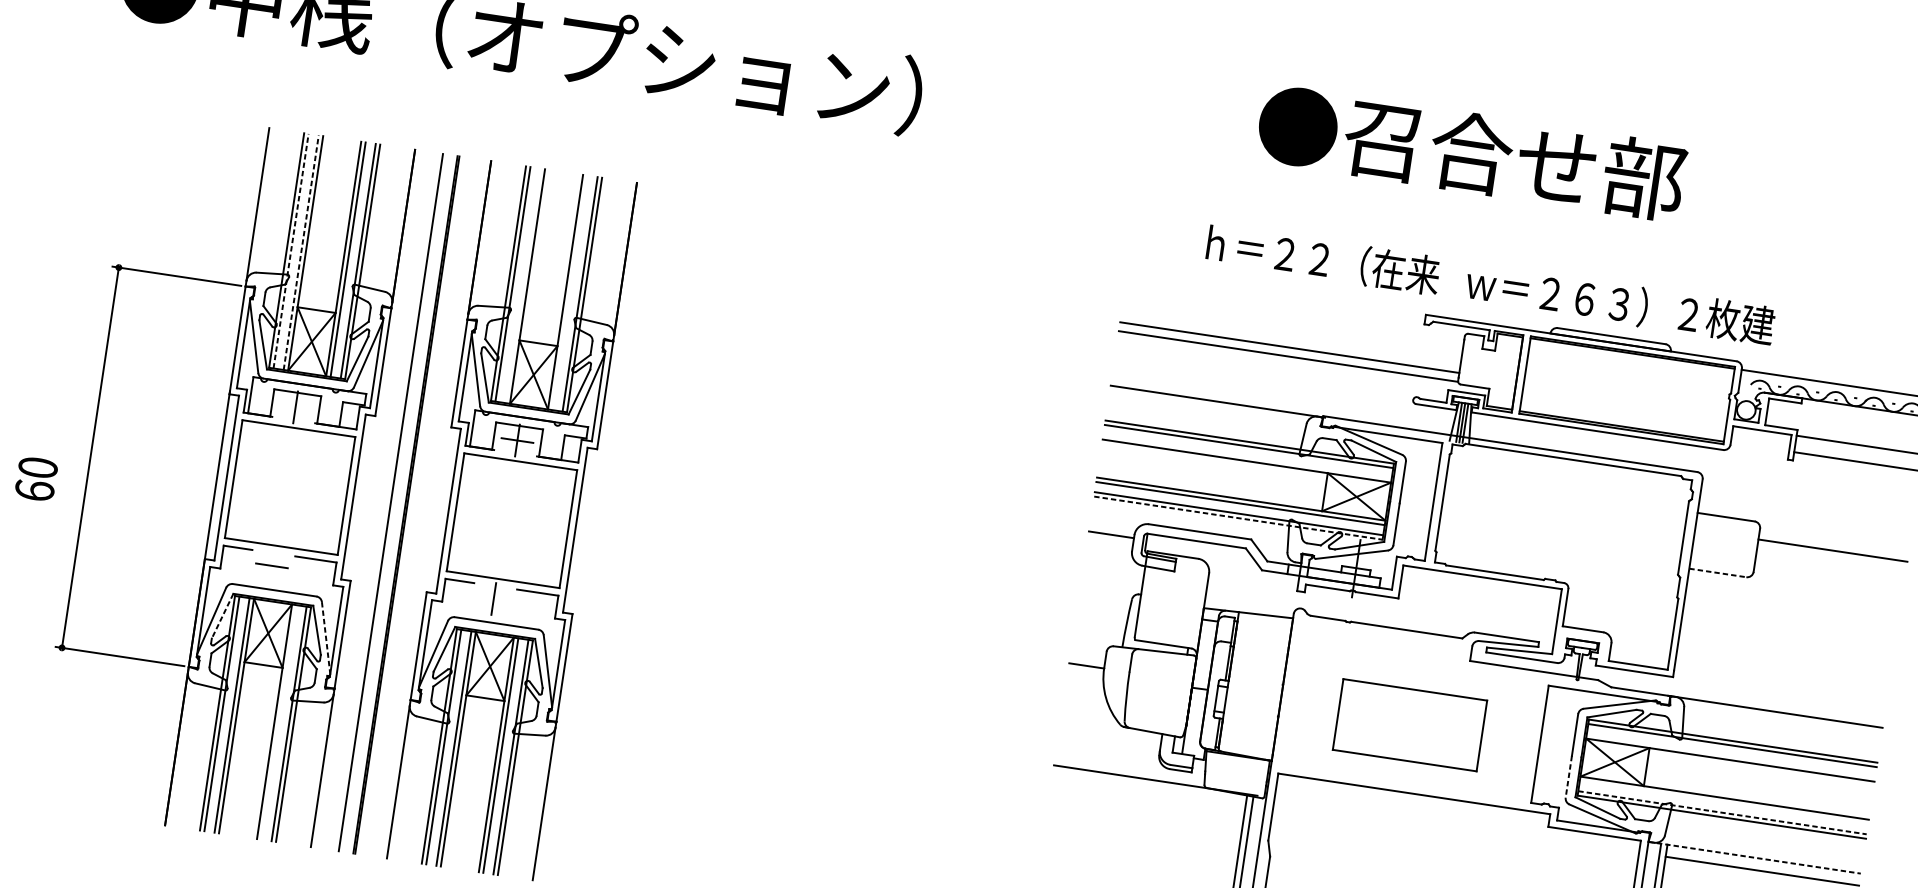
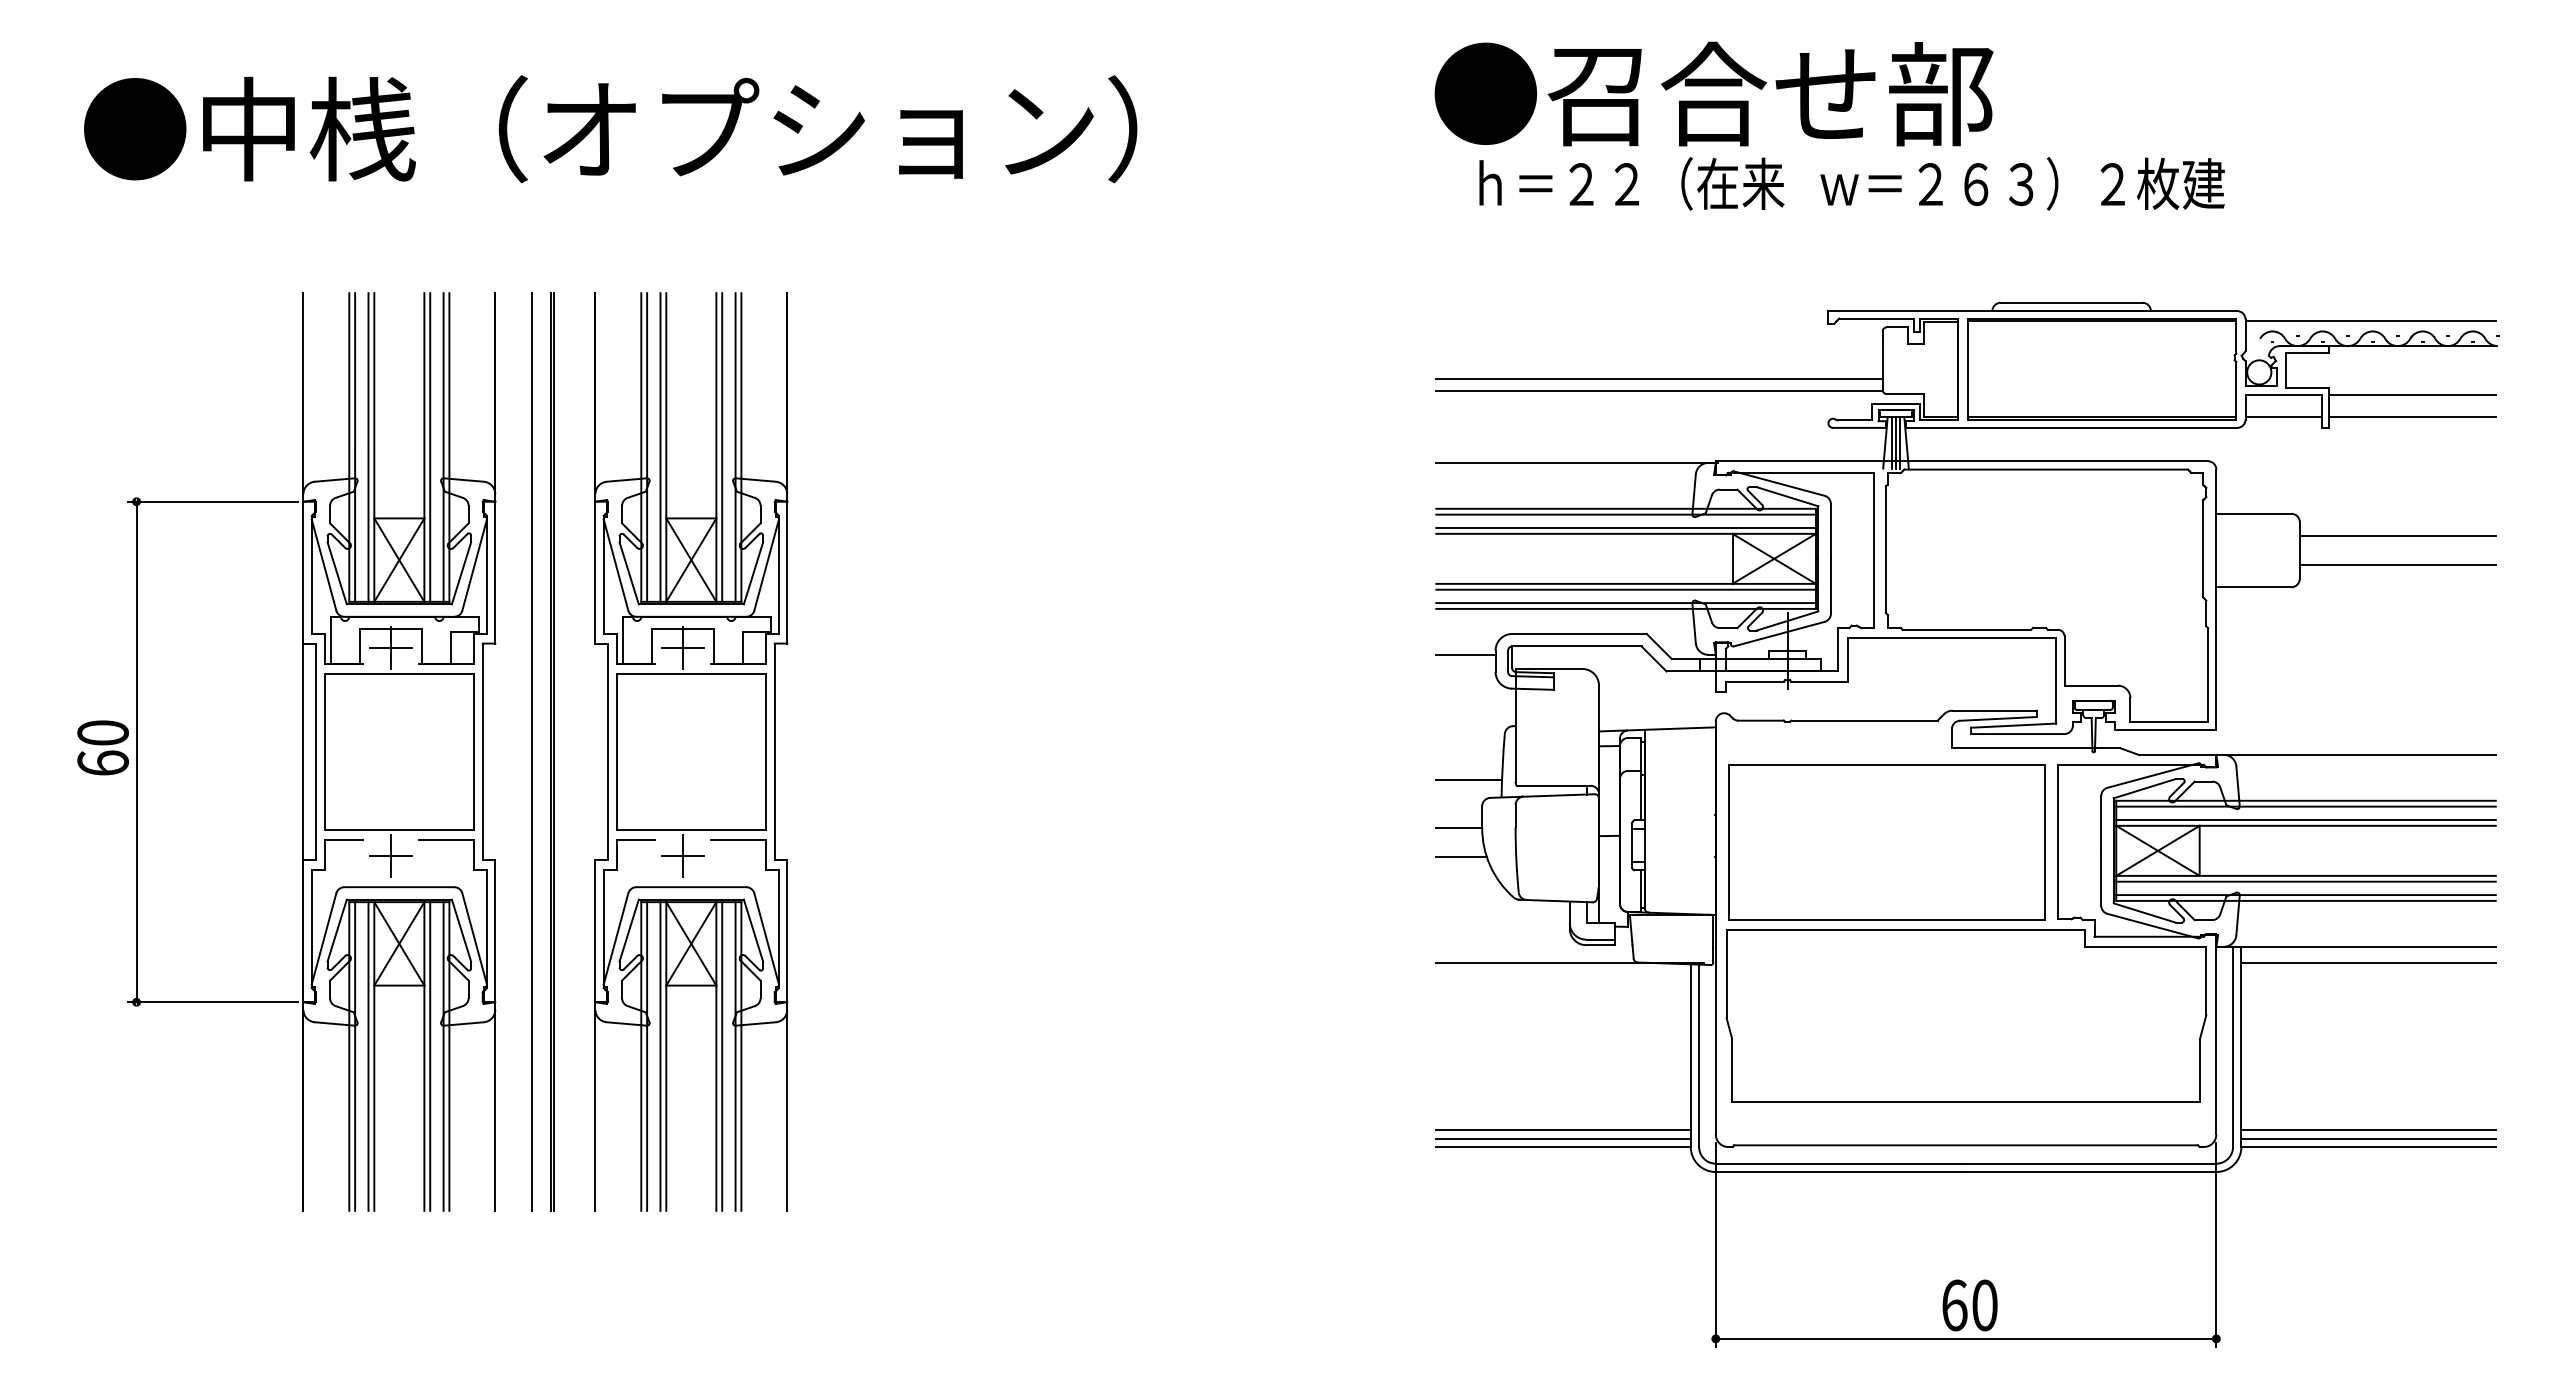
text: (1471, 152) -> (1713, 93), moved
line: (291, 251) -> (355, 447), dashed -> solid
line: (301, 252) -> (368, 447), dashed -> solid
text: (1490, 284) -> (1851, 183), moved
line: (523, 285) -> (660, 447), added
line: (570, 292) -> (722, 447), added
line: (295, 407) -> (390, 647), added
line: (1759, 447) -> (2283, 417), added
line: (1247, 456) -> (1625, 527), added
text: (36, 478) -> (102, 747), moved
line: (1238, 517) -> (1626, 608), dashed -> solid
line: (272, 566) -> (391, 856), added
line: (1829, 572) -> (2397, 564), added
line: (1717, 573) -> (2253, 587), dashed -> solid
line: (493, 599) -> (682, 856), added
line: (222, 616) -> (337, 931), dashed -> solid
line: (1100, 629) -> (1469, 779), added
line: (325, 638) -> (474, 939), dashed -> solid
line: (1085, 687) -> (1461, 856), added
line: (279, 722) -> (430, 1056), added
part: (1409, 725) -> (1886, 842), size x1.67
line: (1730, 755) -> (2305, 819), added
line: (1568, 776) -> (2101, 878), dashed -> solid
line: (1723, 802) -> (2305, 881), added
line: (1722, 813) -> (2306, 895), dashed -> solid
line: (1754, 857) -> (2356, 946), dashed -> solid

